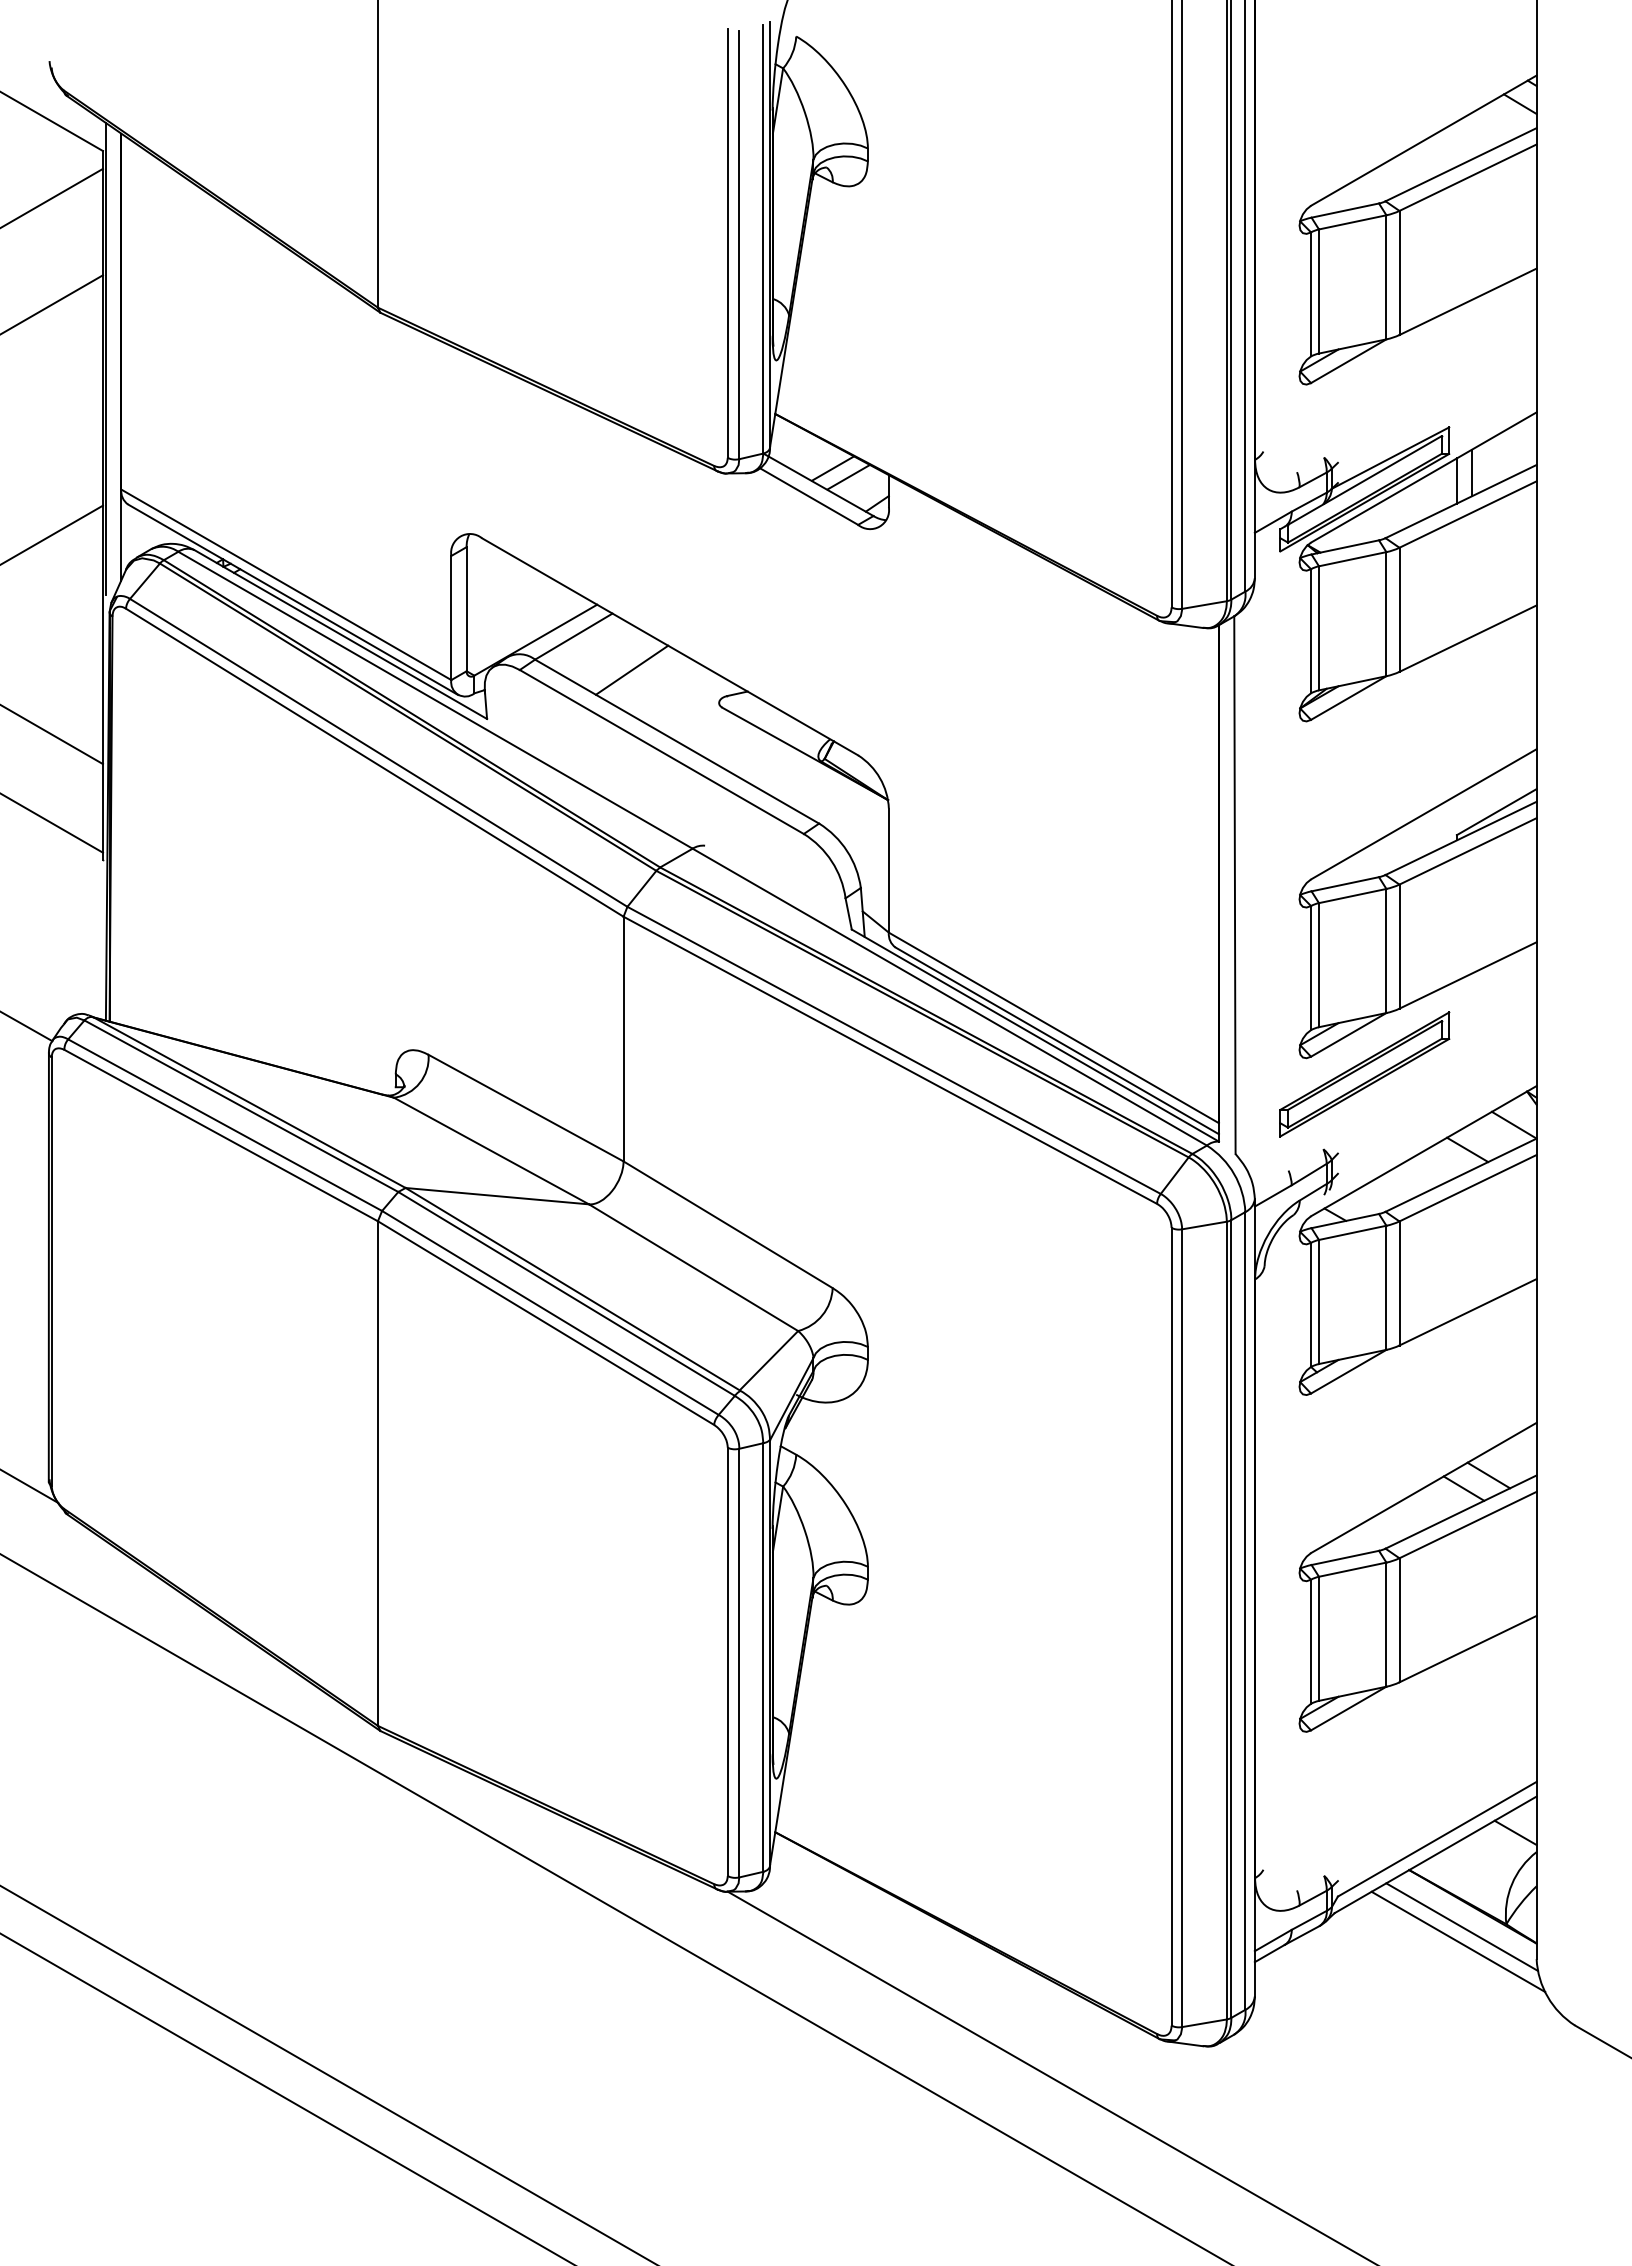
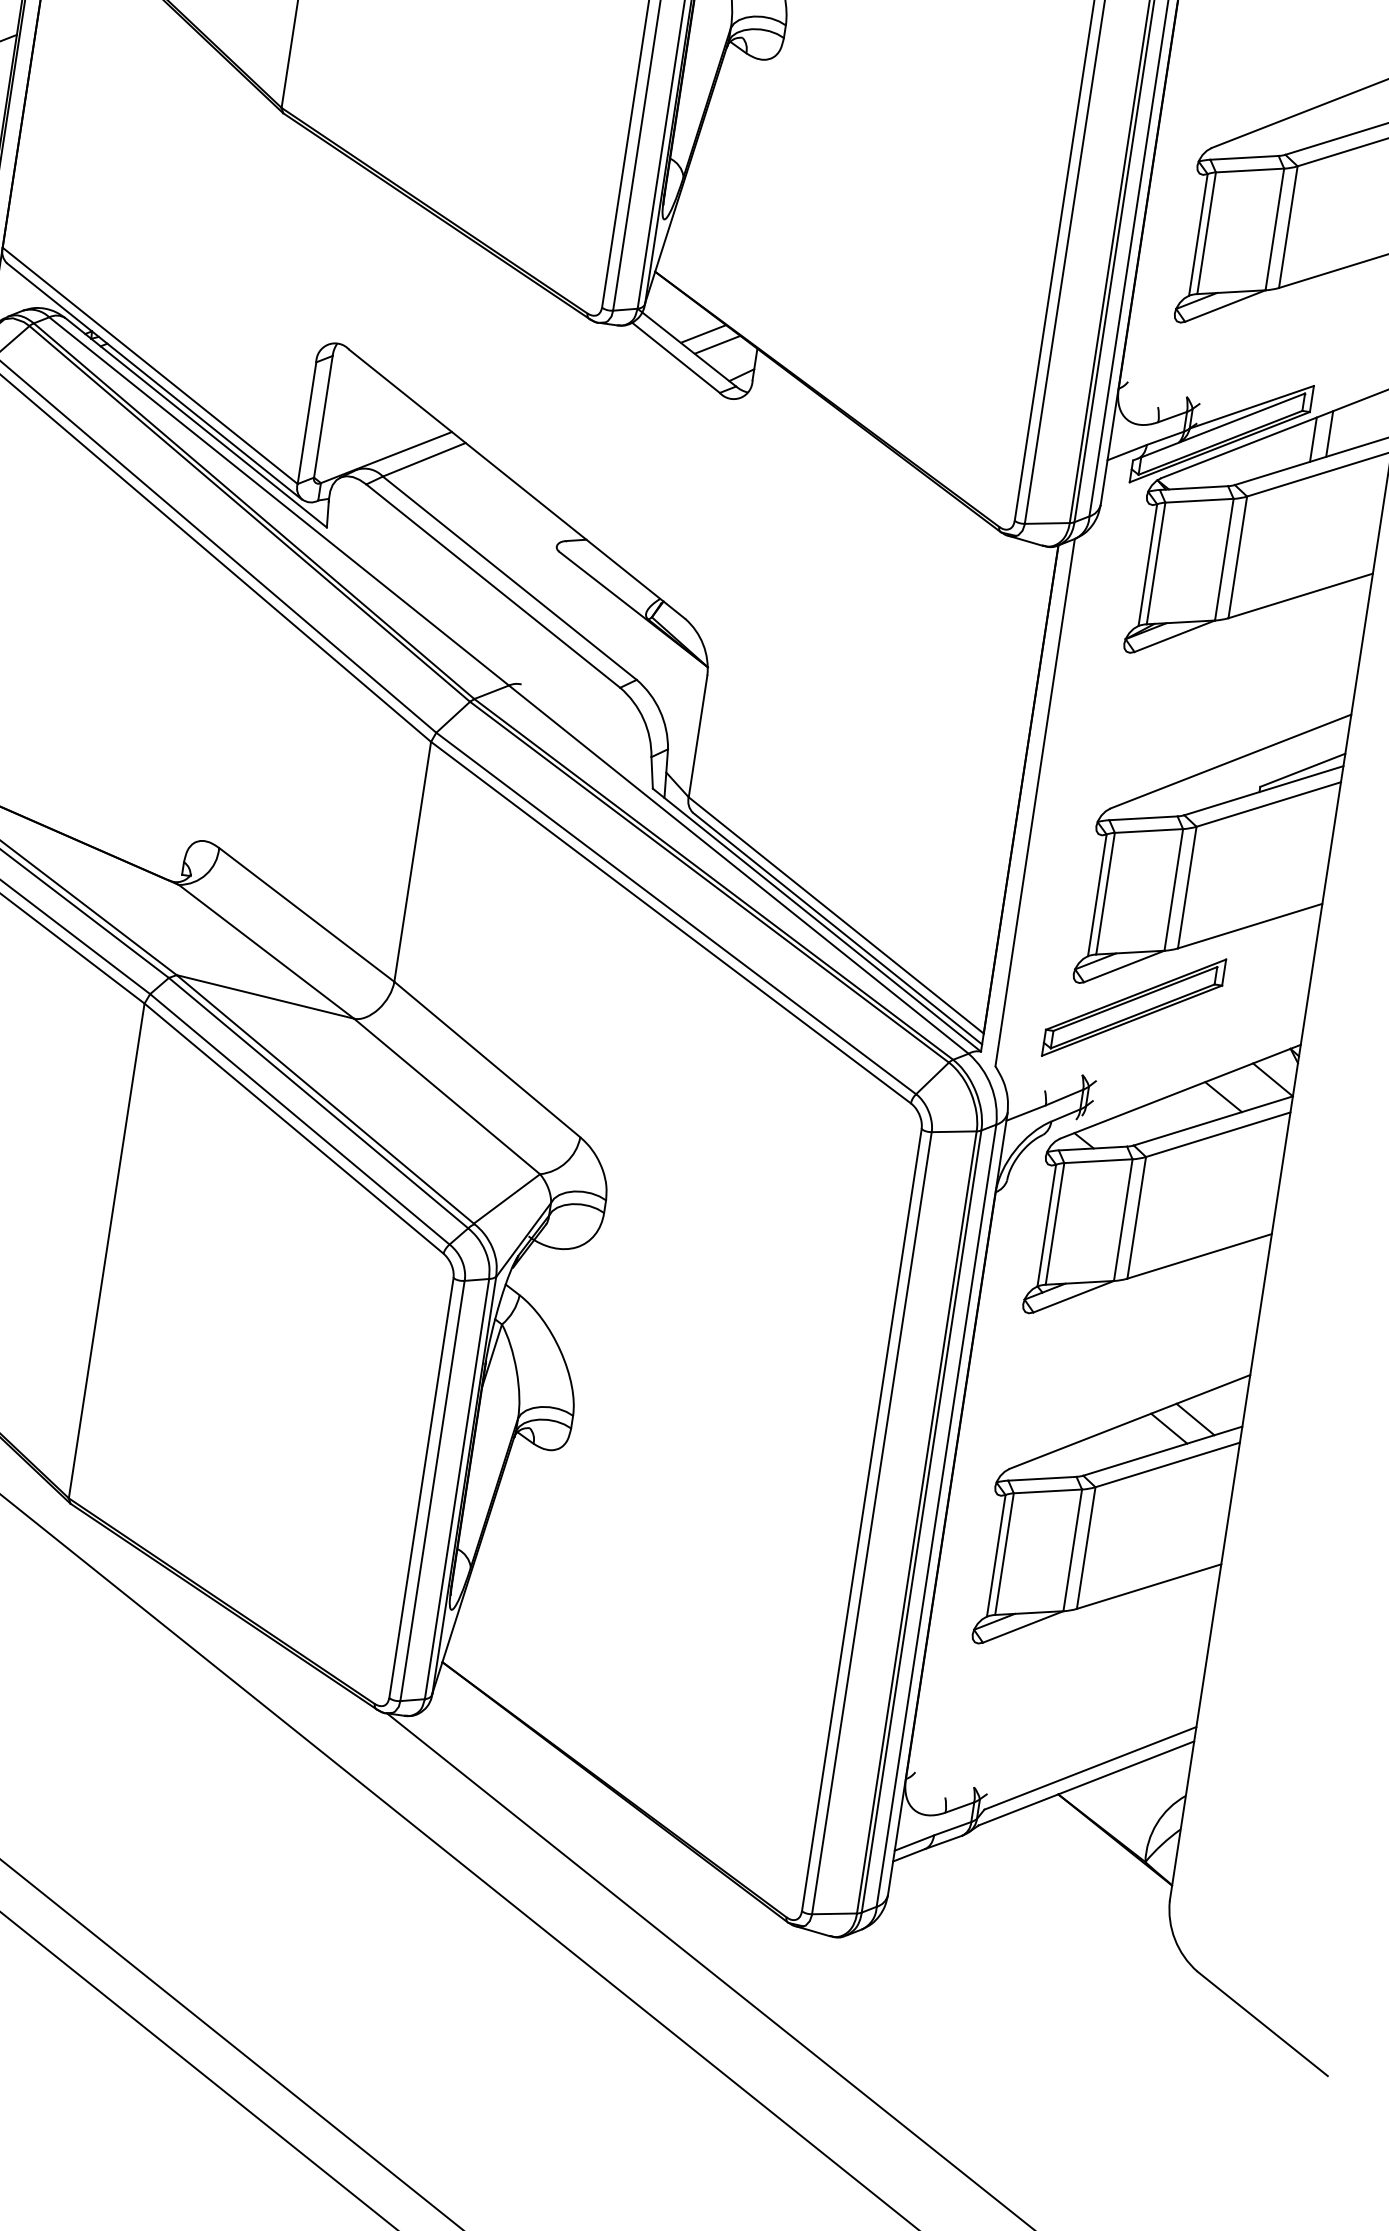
line: (631, 669) -> (475, 500), removed
line: (1515, 1832) -> (1168, 1773), removed
line: (1461, 1926) -> (1101, 1857), removed
line: (1458, 1941) -> (1095, 1871), removed

